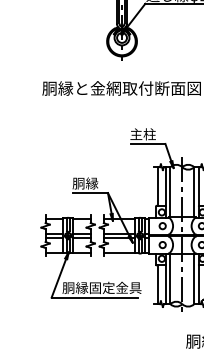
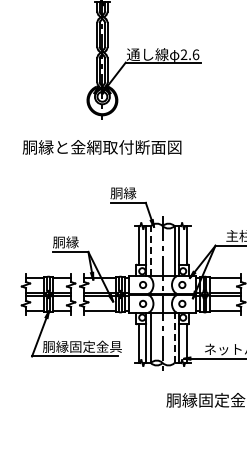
text: (143, 134) -> (123, 193), 主柱 -> 胴縁
line: (170, 191) -> (150, 250), solid -> dashed
line: (194, 278) -> (174, 337), solid -> dashed

